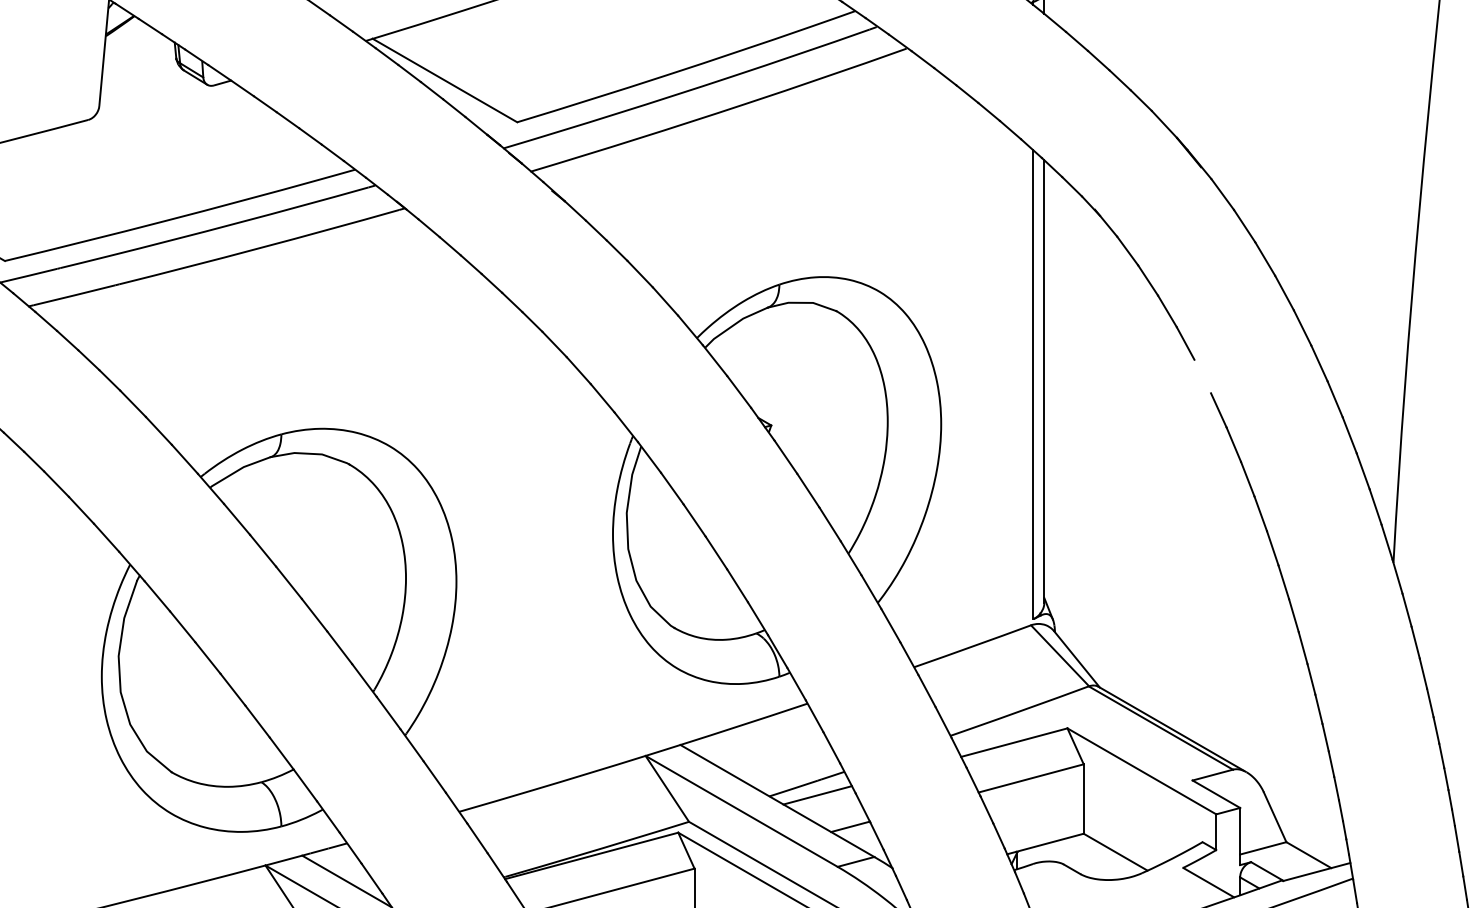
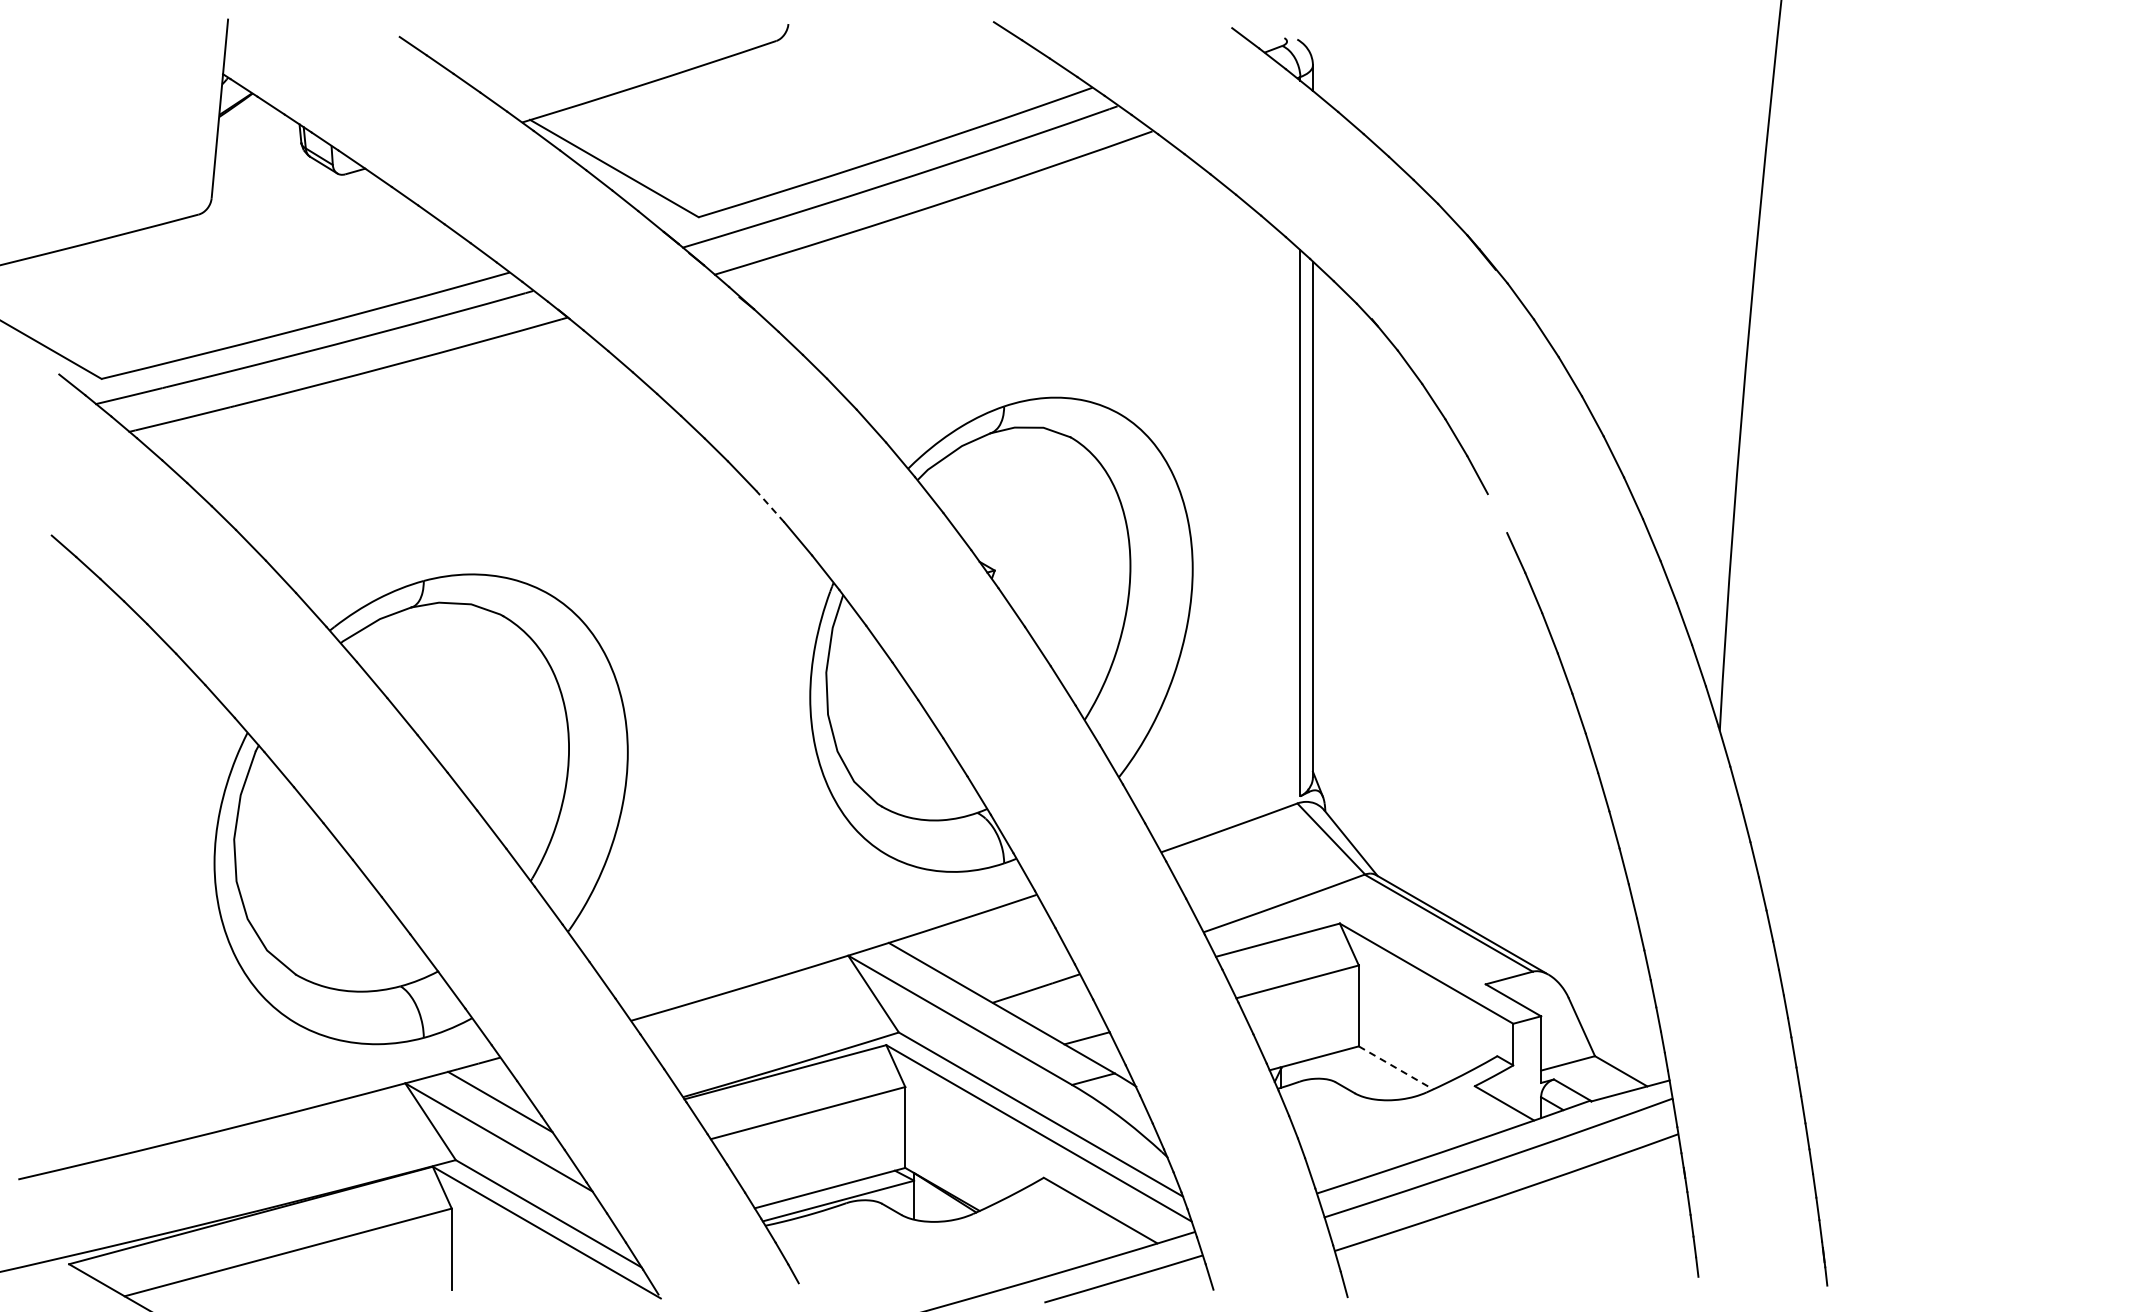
line: (578, 370) -> (770, 506), solid -> dashed
line: (817, 795) -> (1048, 1001), removed
line: (1116, 851) -> (1396, 1067), solid -> dashed

